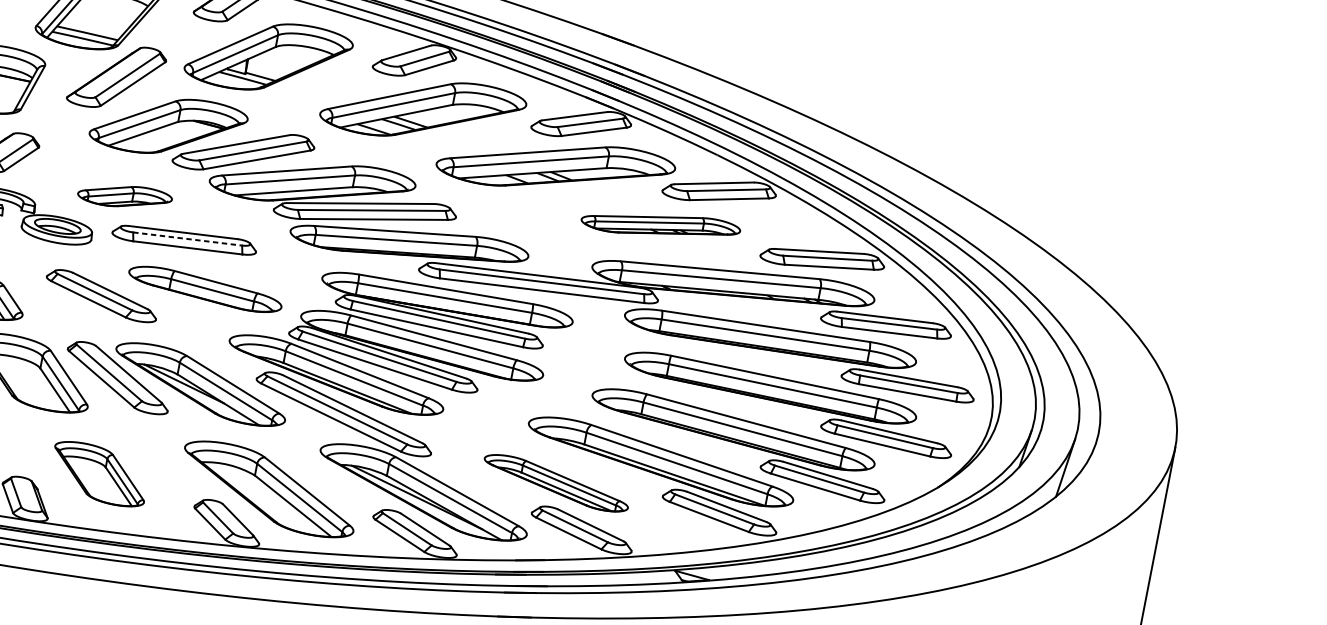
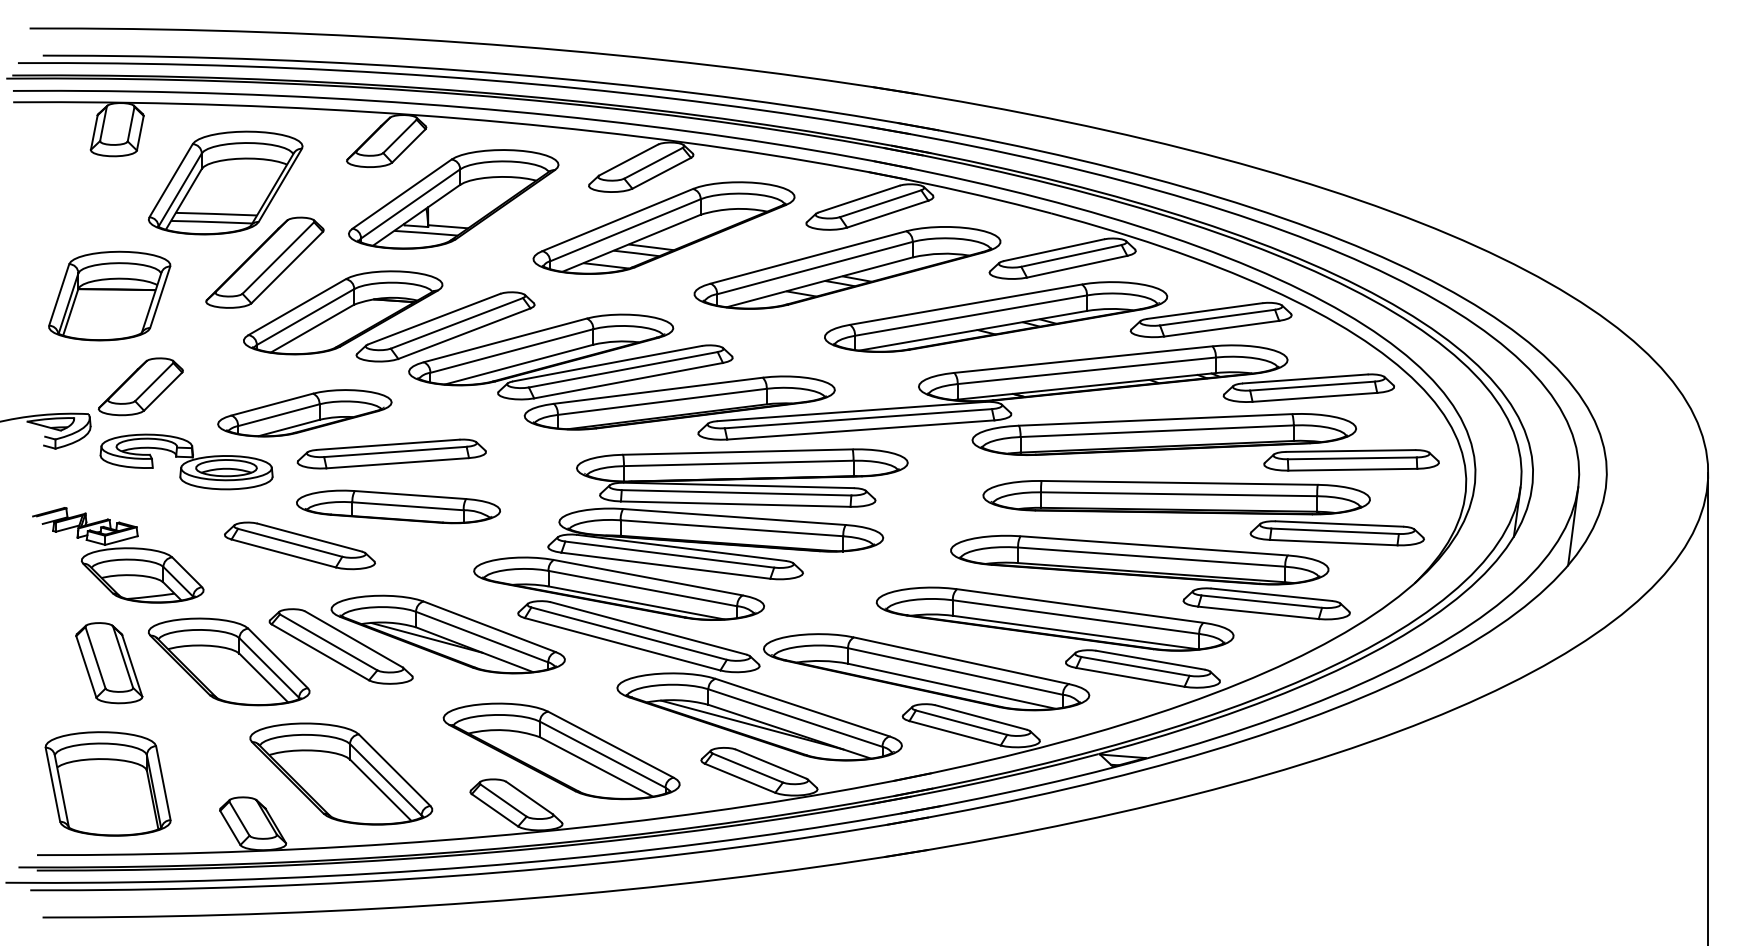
part: (124, 196) -> (304, 413), size x1.43
part: (661, 224) -> (996, 316), size x1.67
line: (187, 238) -> (395, 451), dashed -> solid
part: (205, 289) -> (398, 506), moved
part: (99, 473) -> (341, 773), size x1.43
part: (556, 483) -> (926, 672), size x1.67

